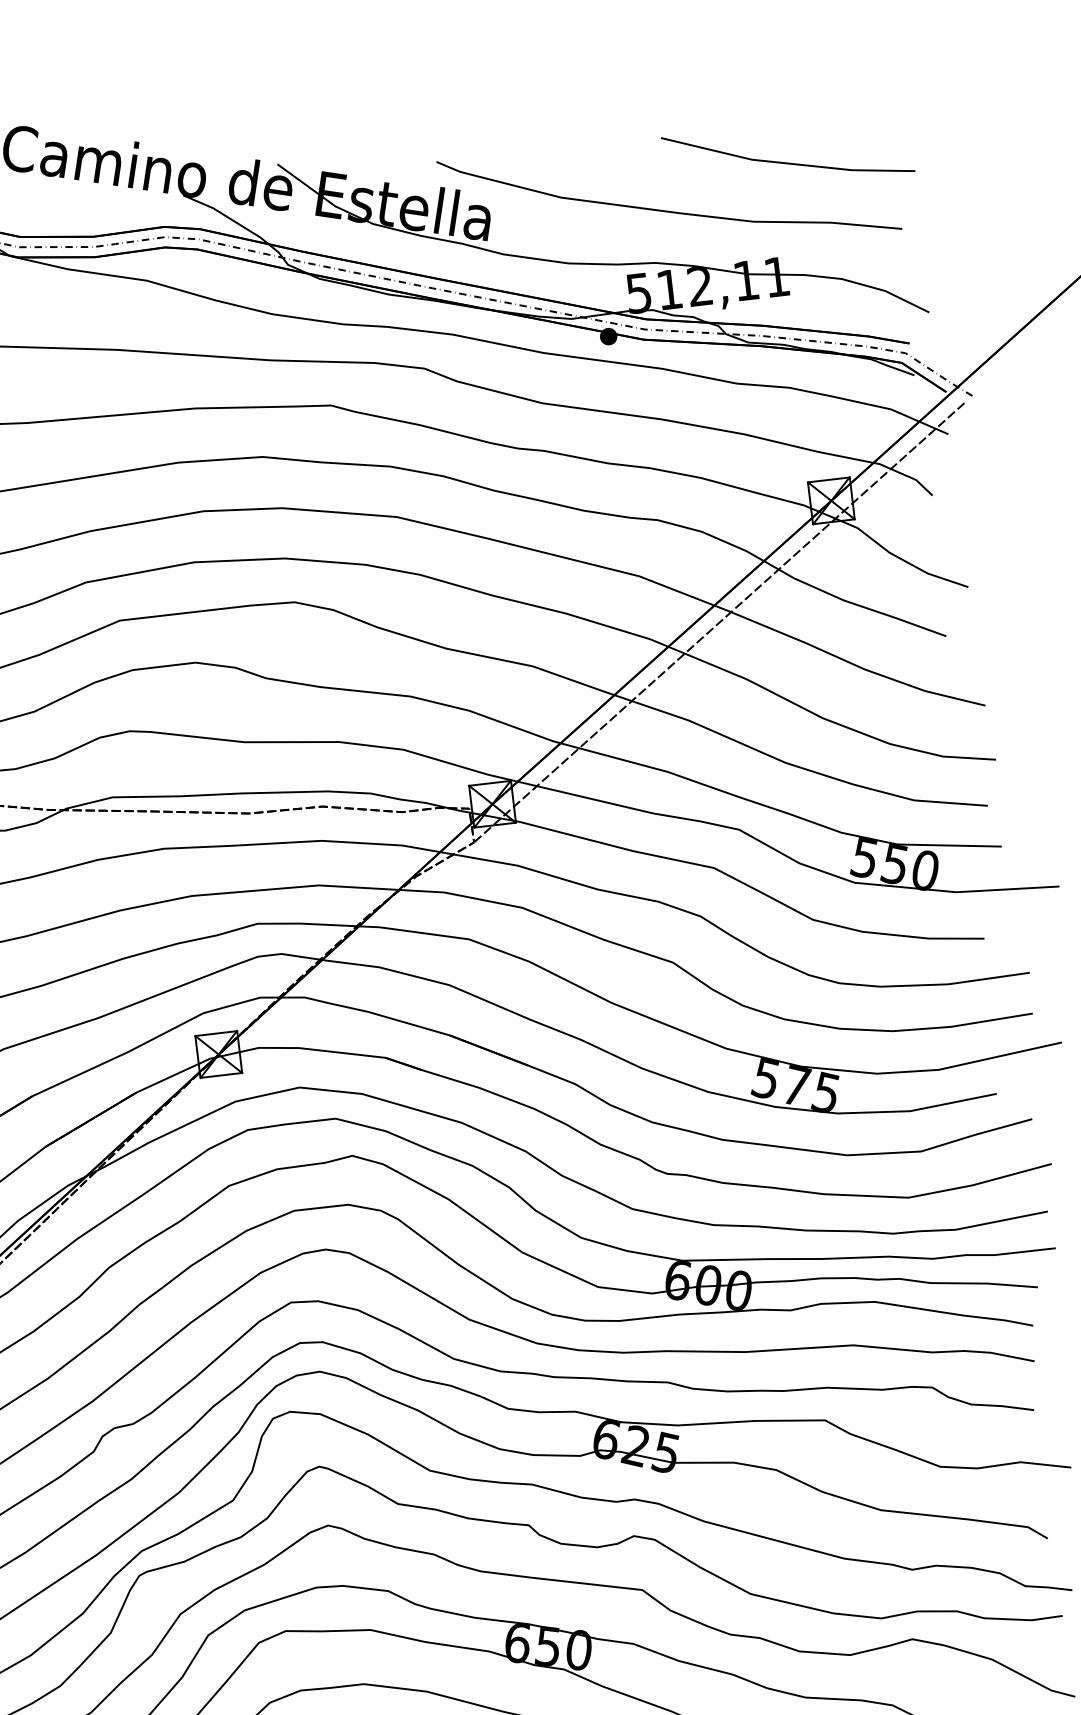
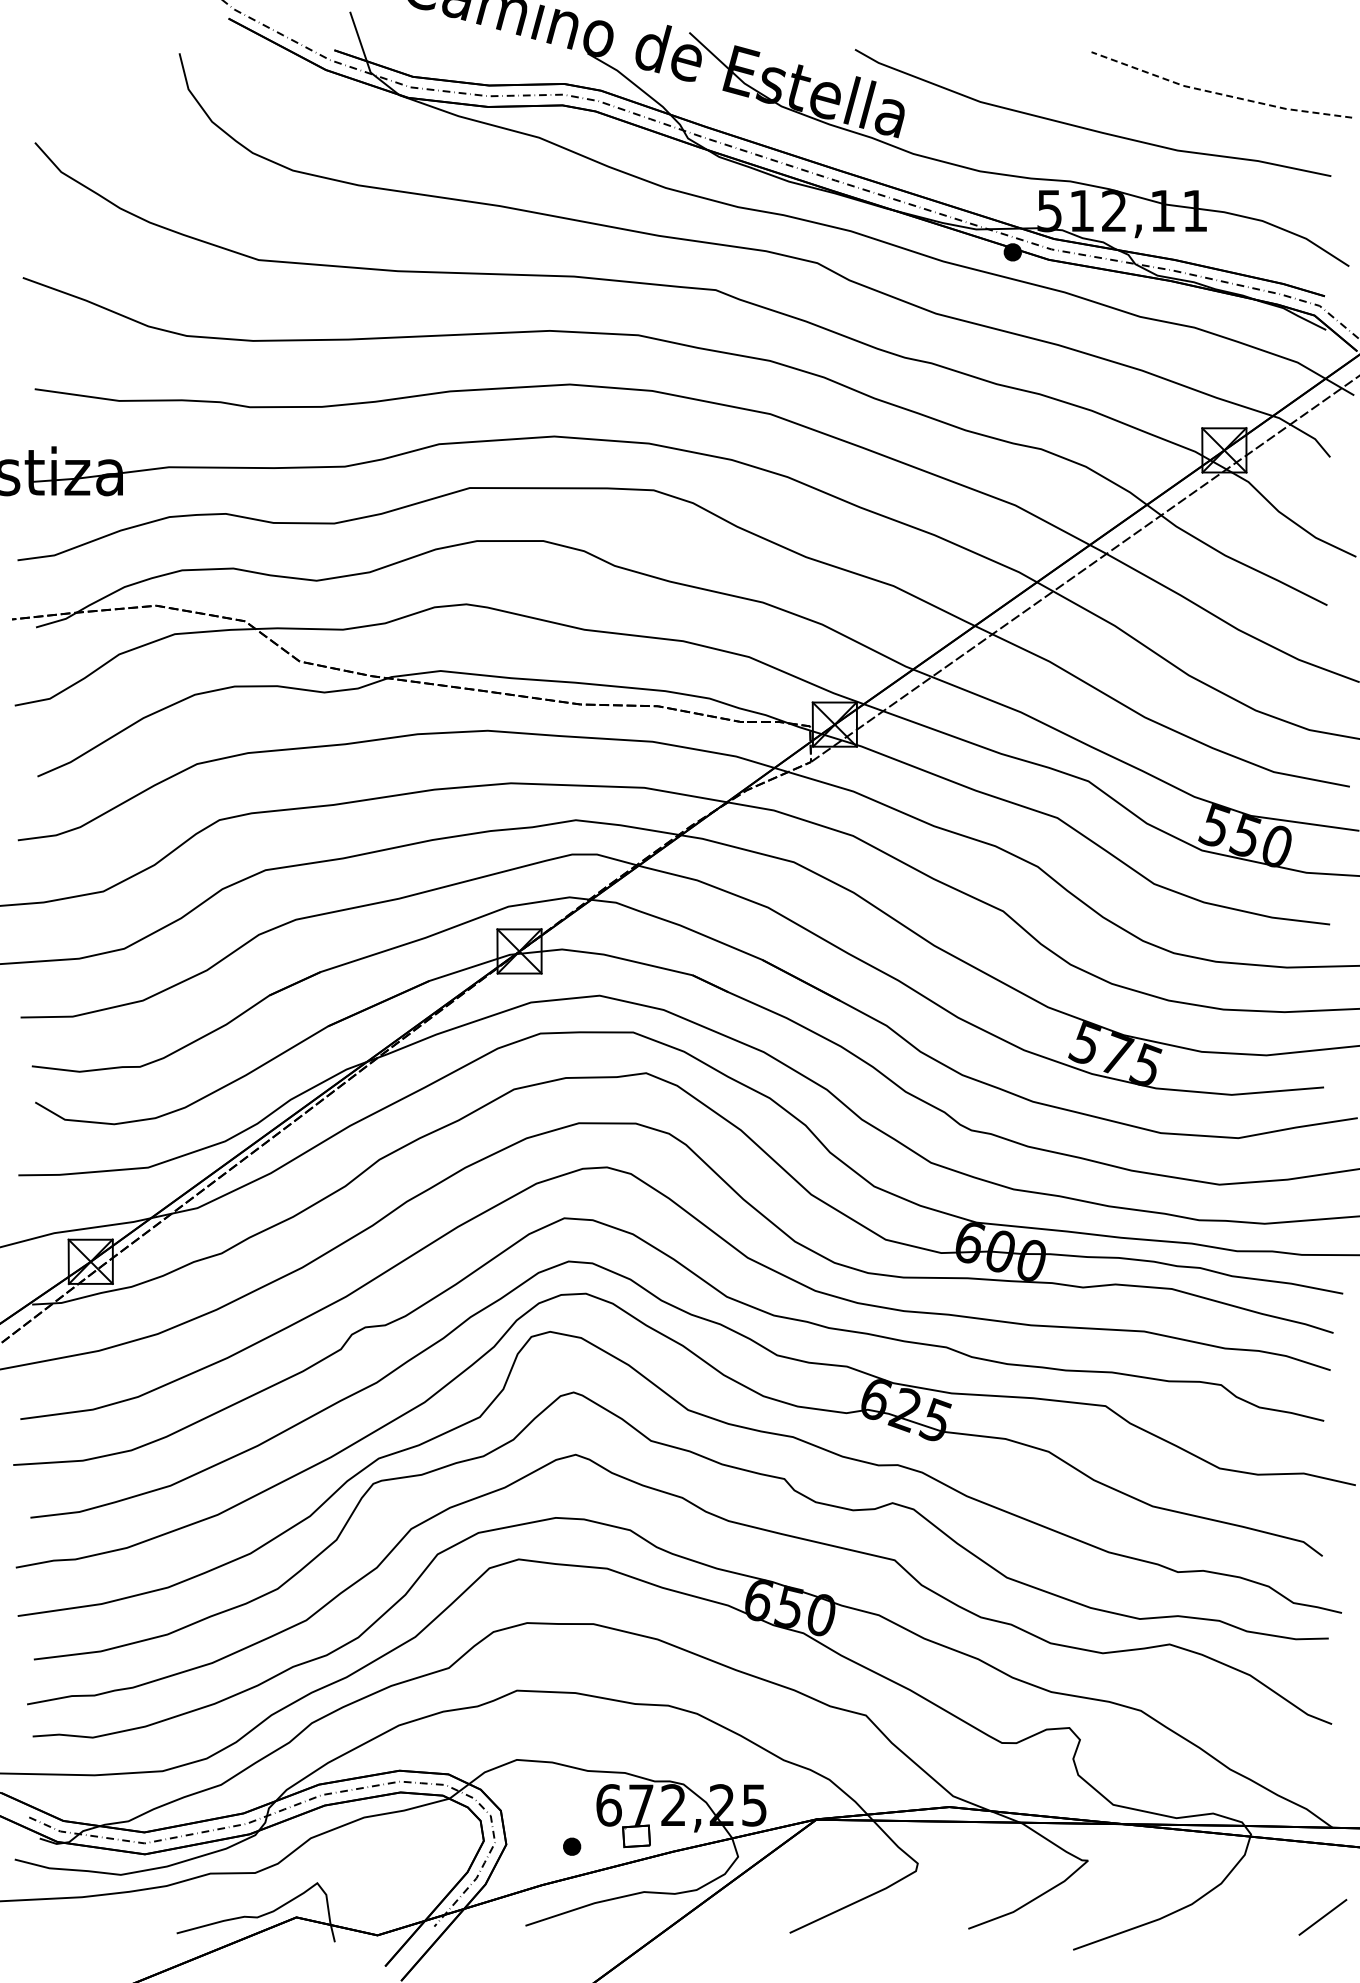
line: (786, 162) -> (1219, 93), solid -> dashed

